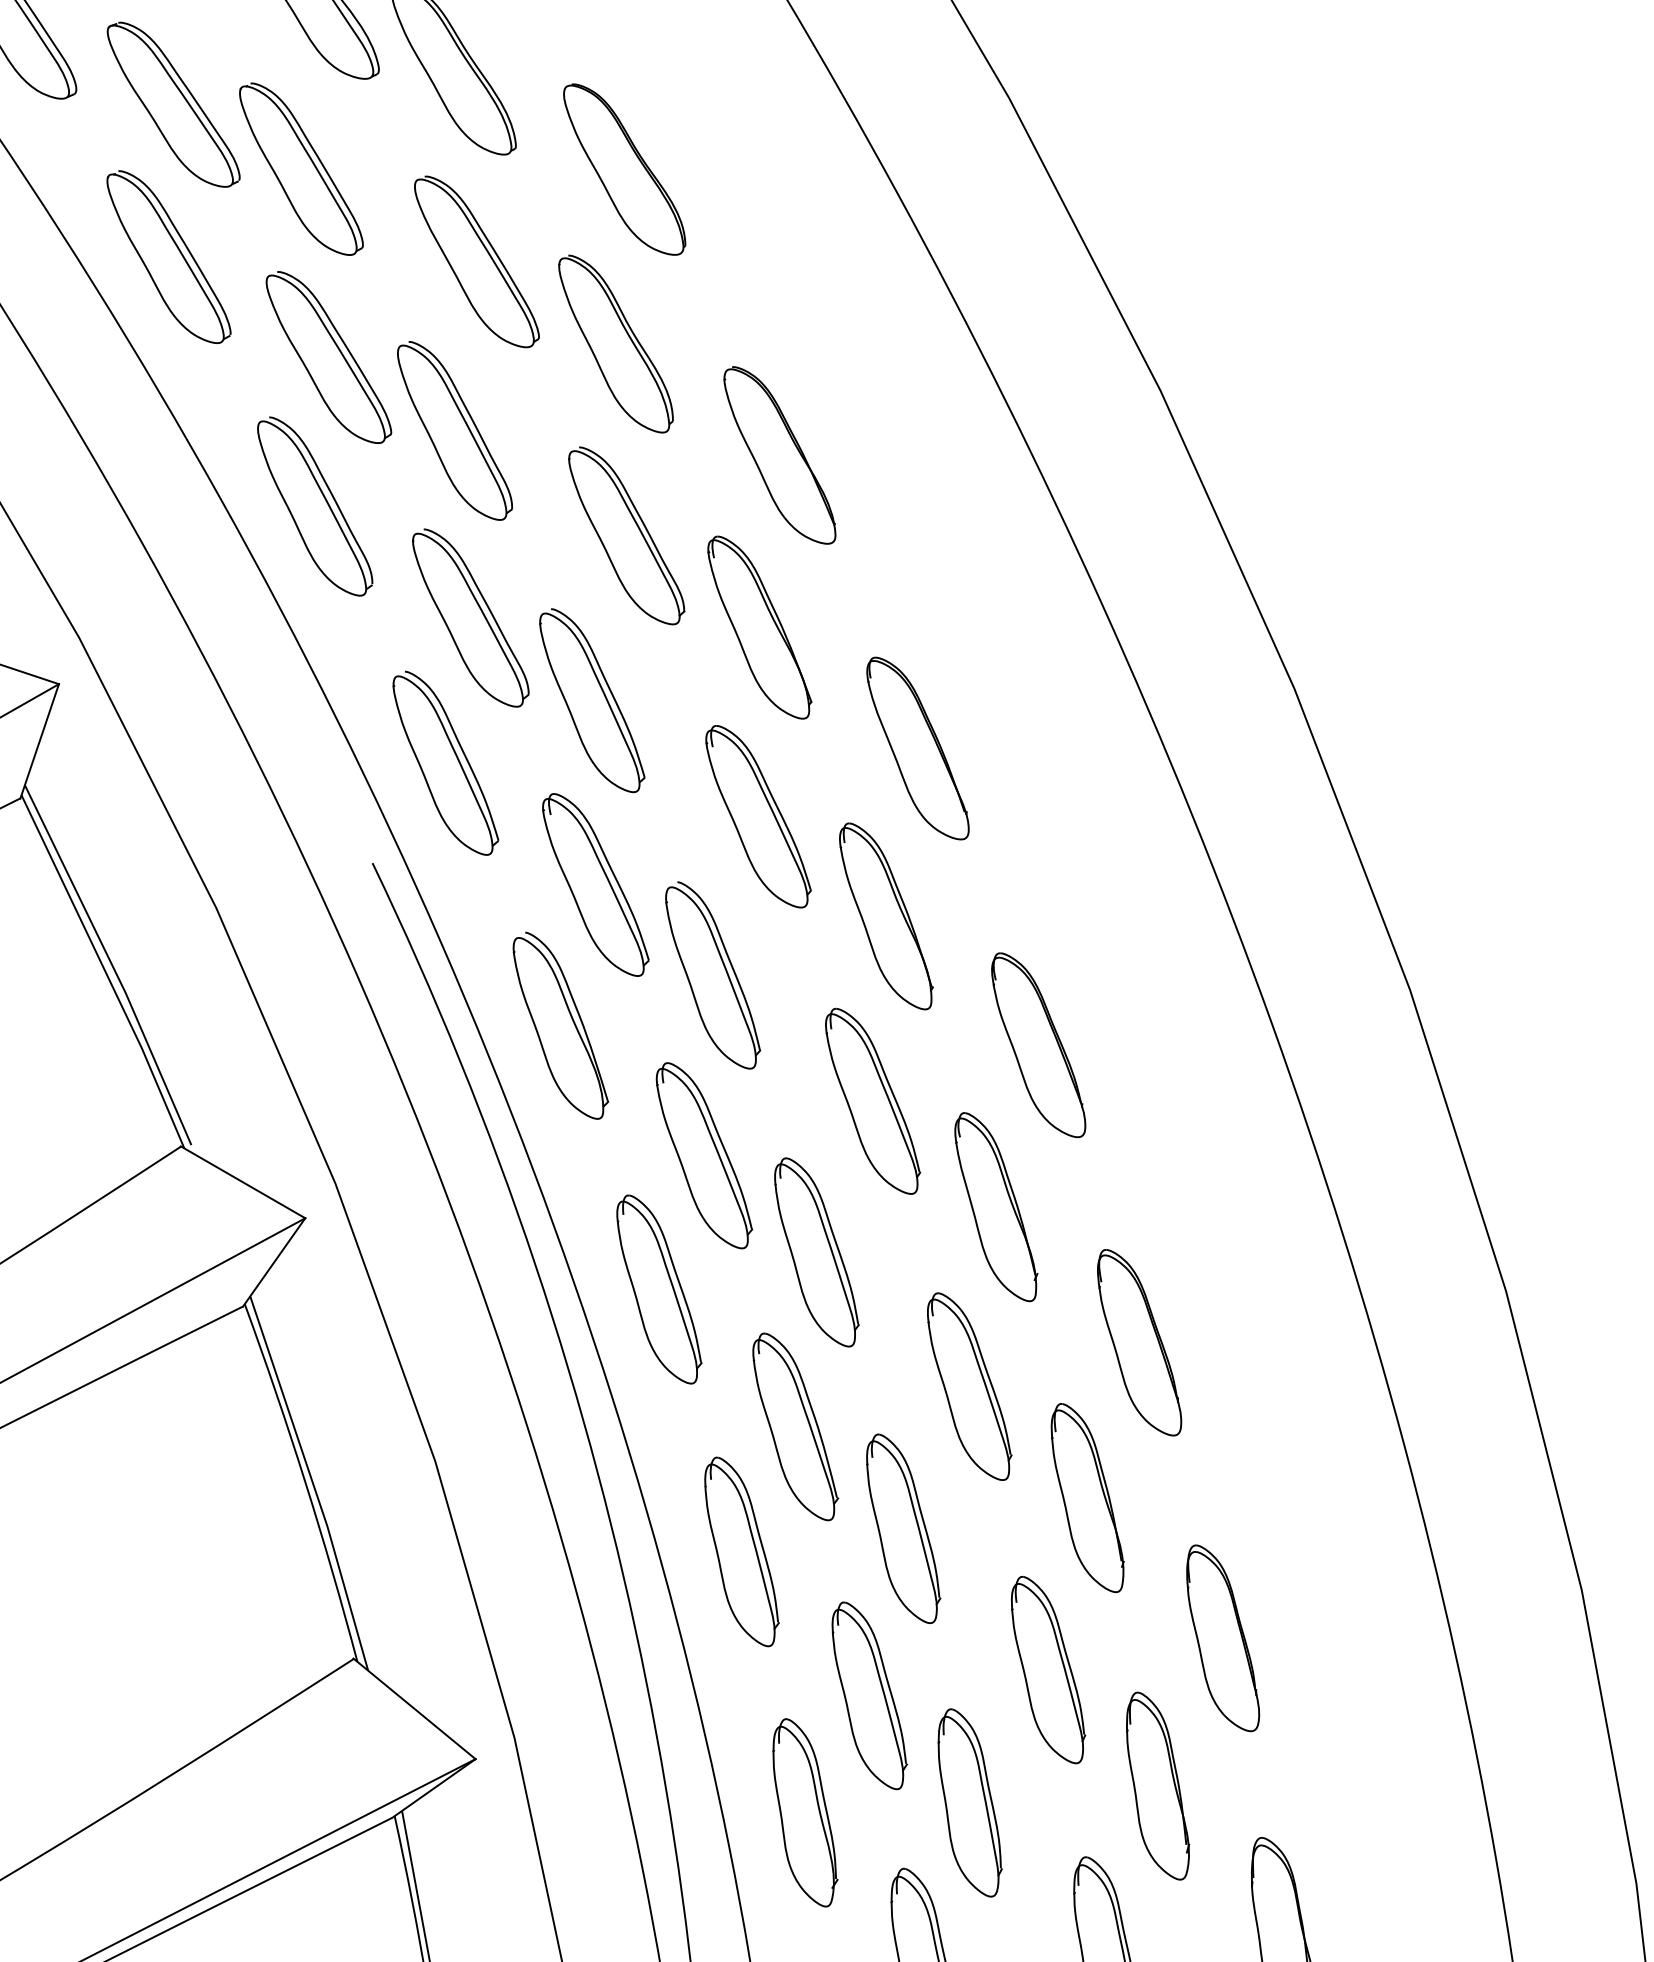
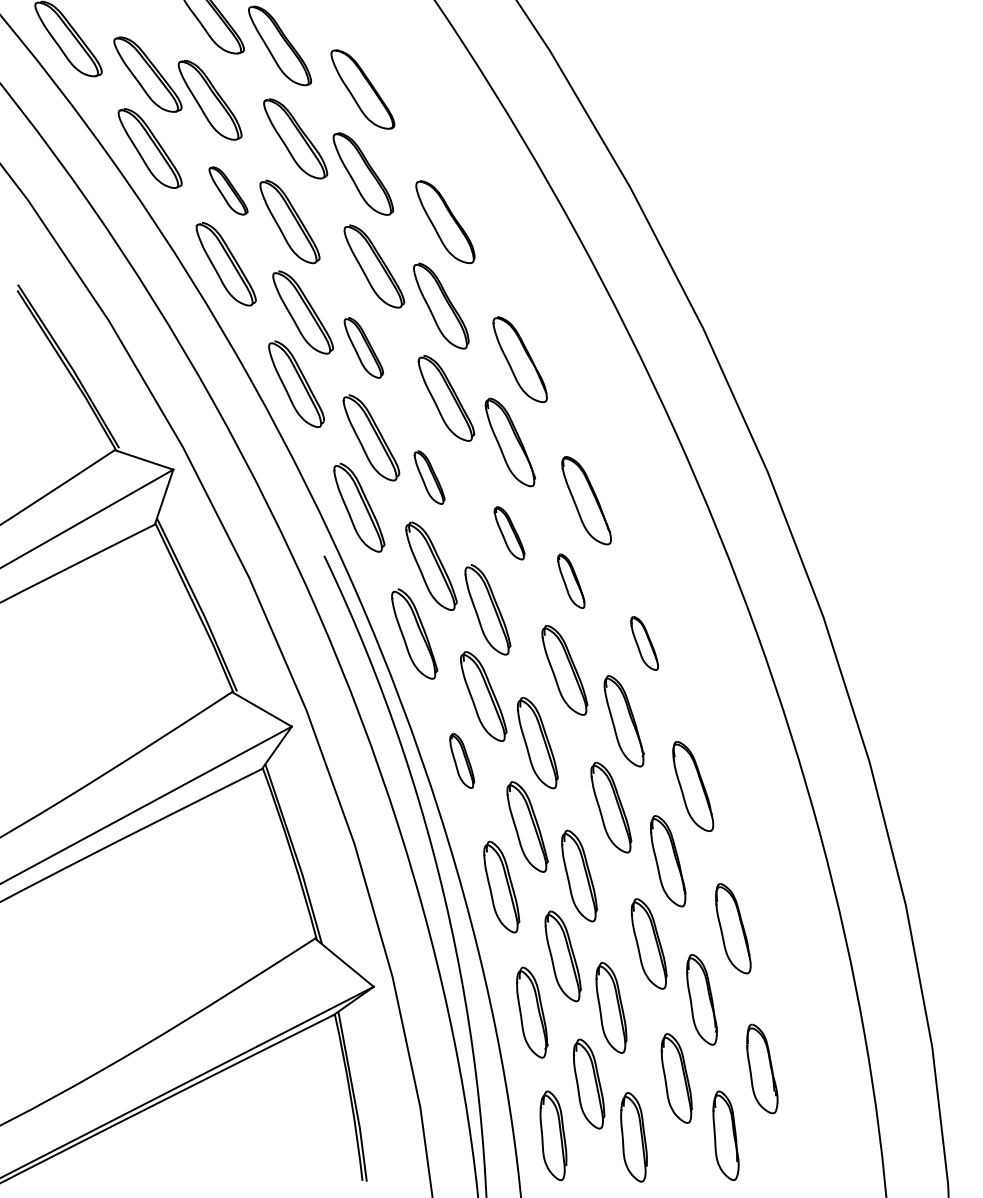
part: (173, 103) -> (228, 190), size x0.6
part: (454, 430) -> (363, 347), size x0.7
part: (591, 700) -> (429, 477), size x0.6
part: (757, 814) -> (509, 532), size x0.6
part: (886, 914) -> (571, 580), size x0.6
part: (1038, 1045) -> (644, 643), size x0.6
part: (660, 1288) -> (462, 760), size x0.6

